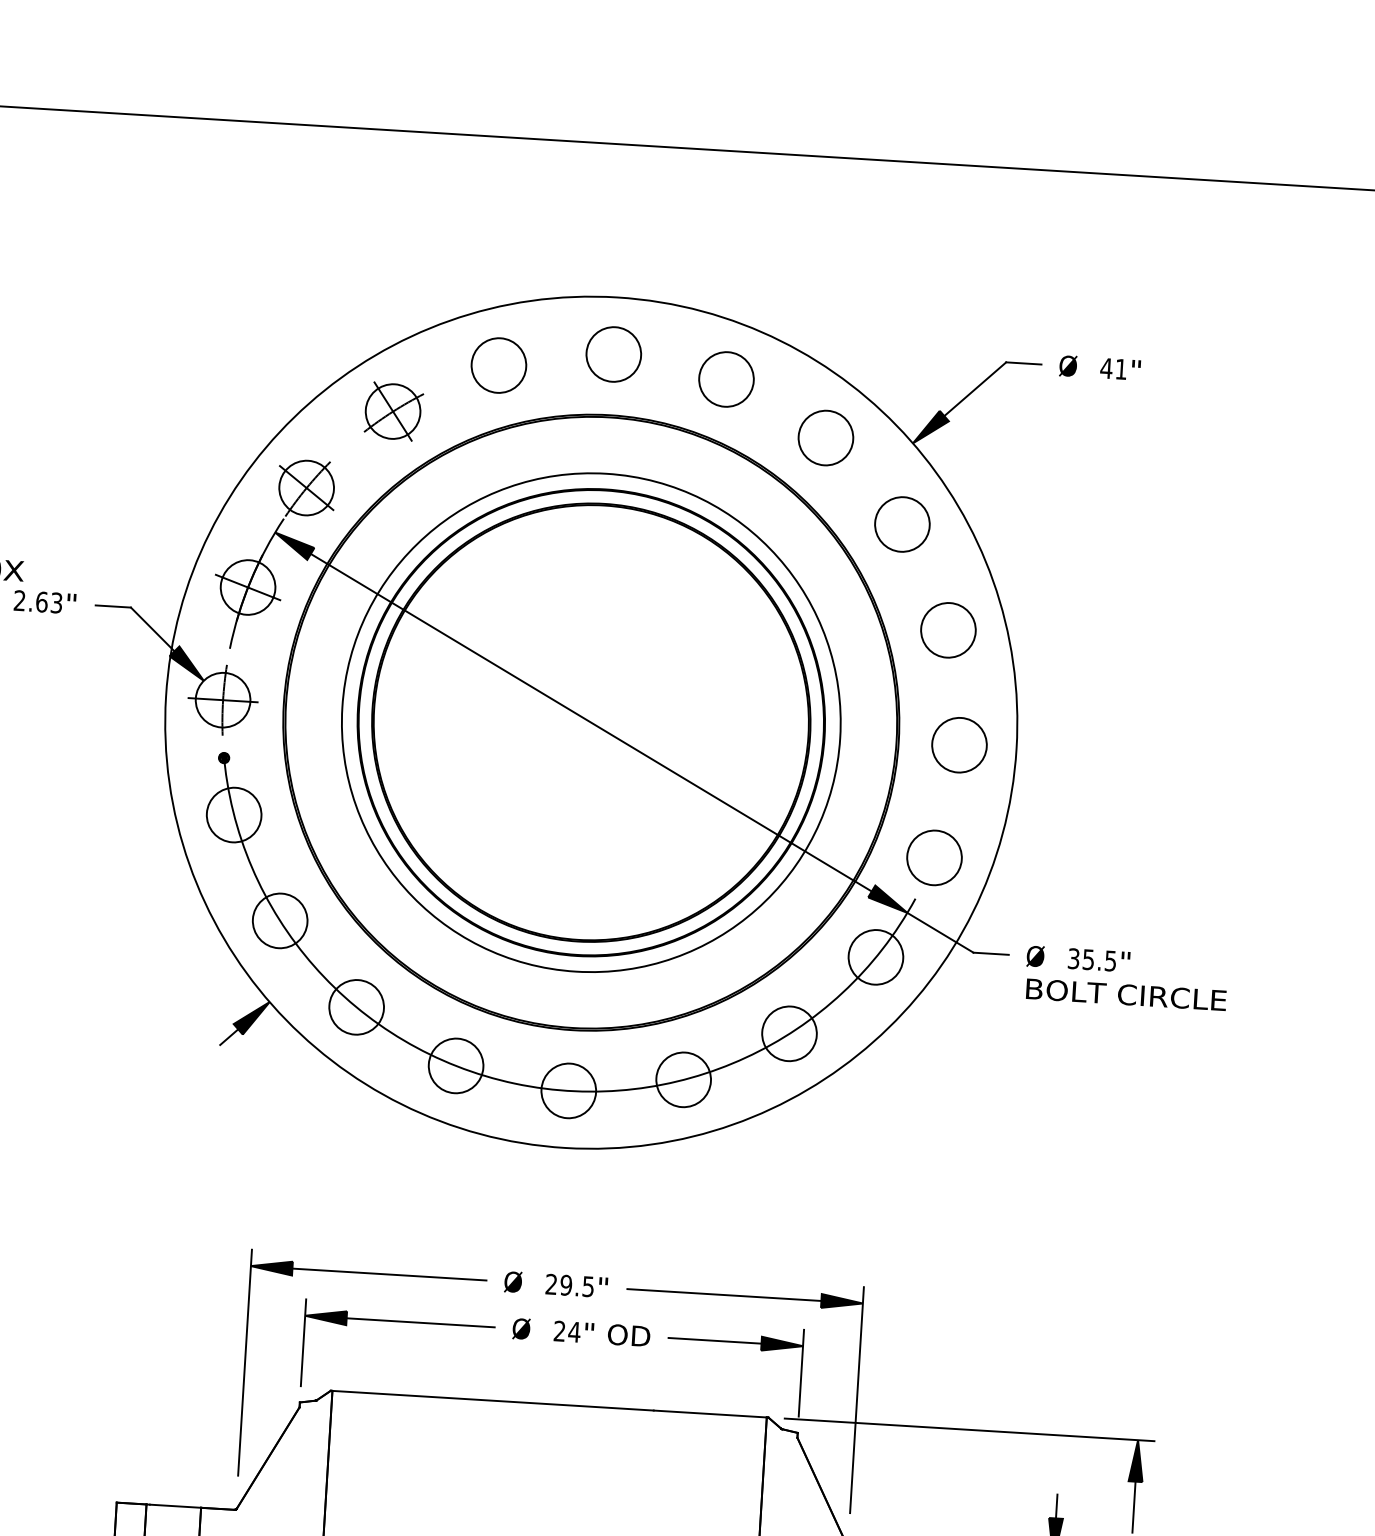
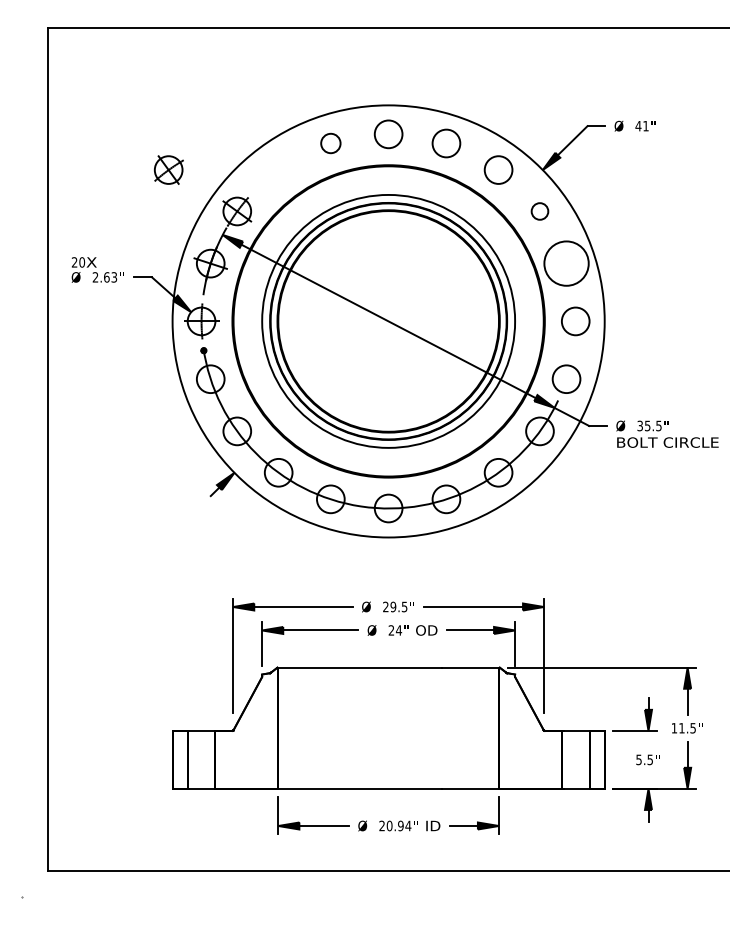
circle: (498, 365) -> (330, 143), size x0.7
part: (392, 410) -> (168, 169), moved
circle: (901, 524) -> (539, 211), size x0.6
circle: (948, 630) -> (566, 263), size x1.6

